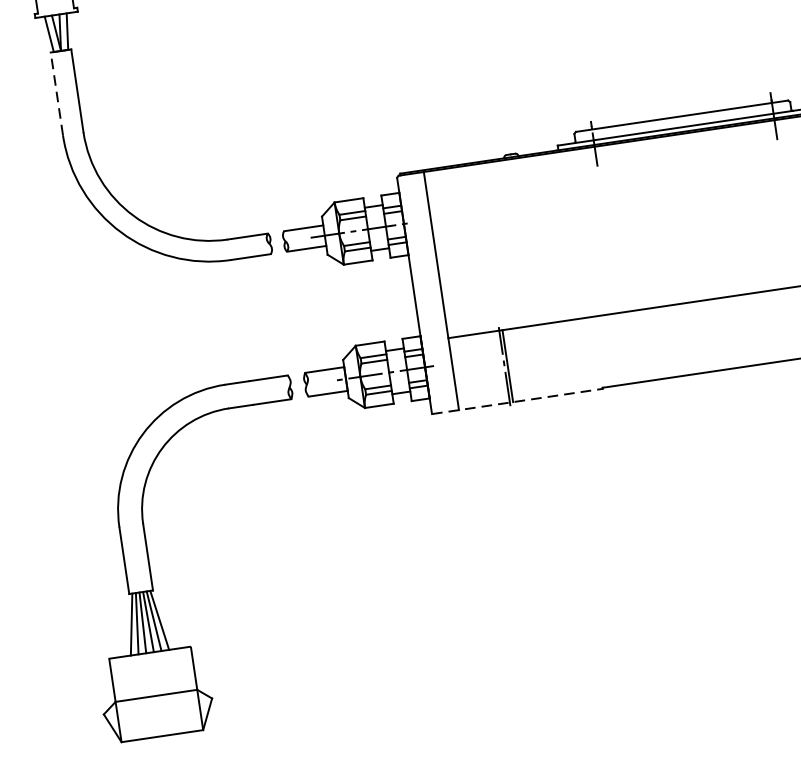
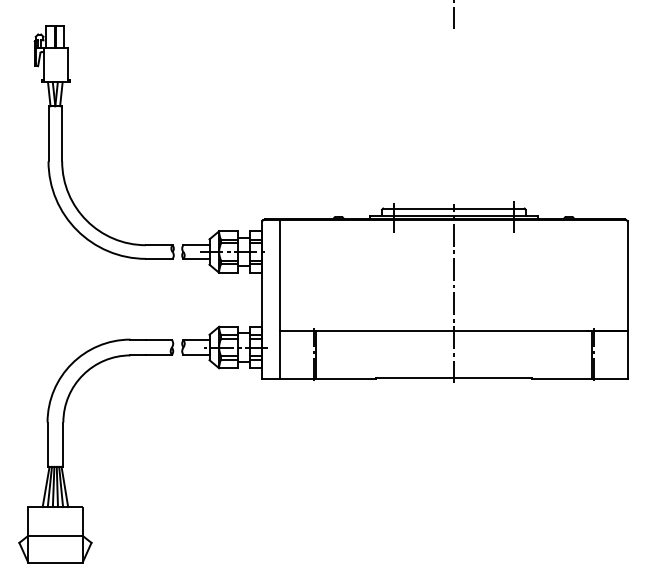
line: (56, 93) -> (48, 133), dashed -> solid
line: (700, 243) -> (453, 293), added
line: (517, 401) -> (319, 378), dashed -> solid

